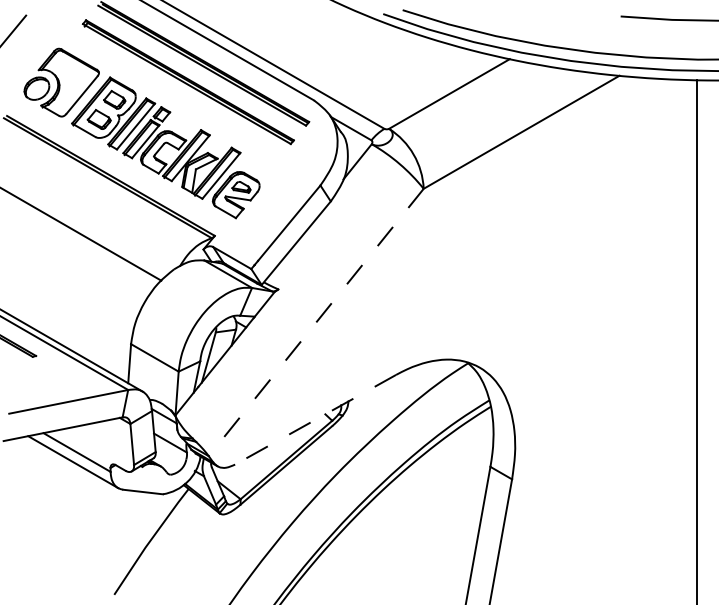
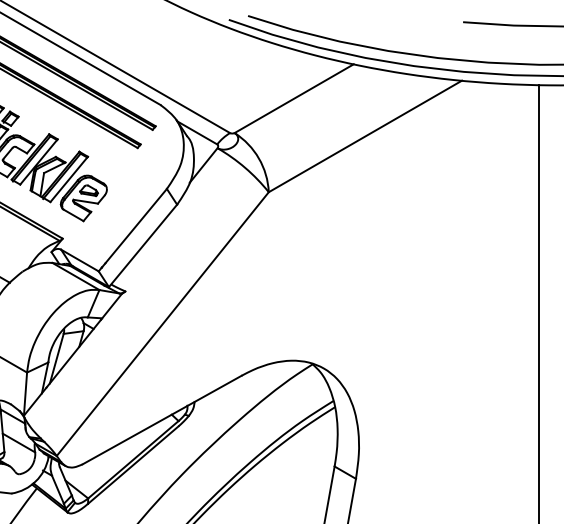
line: (316, 322) -> (163, 324), dashed -> solid
line: (315, 419) -> (162, 419), dashed -> solid

